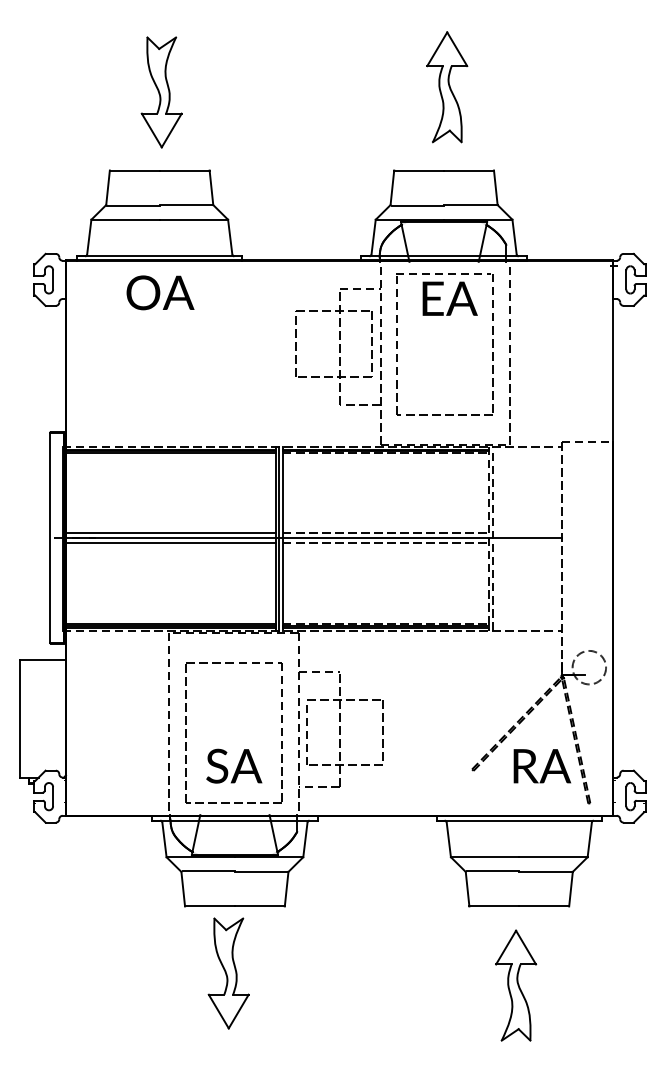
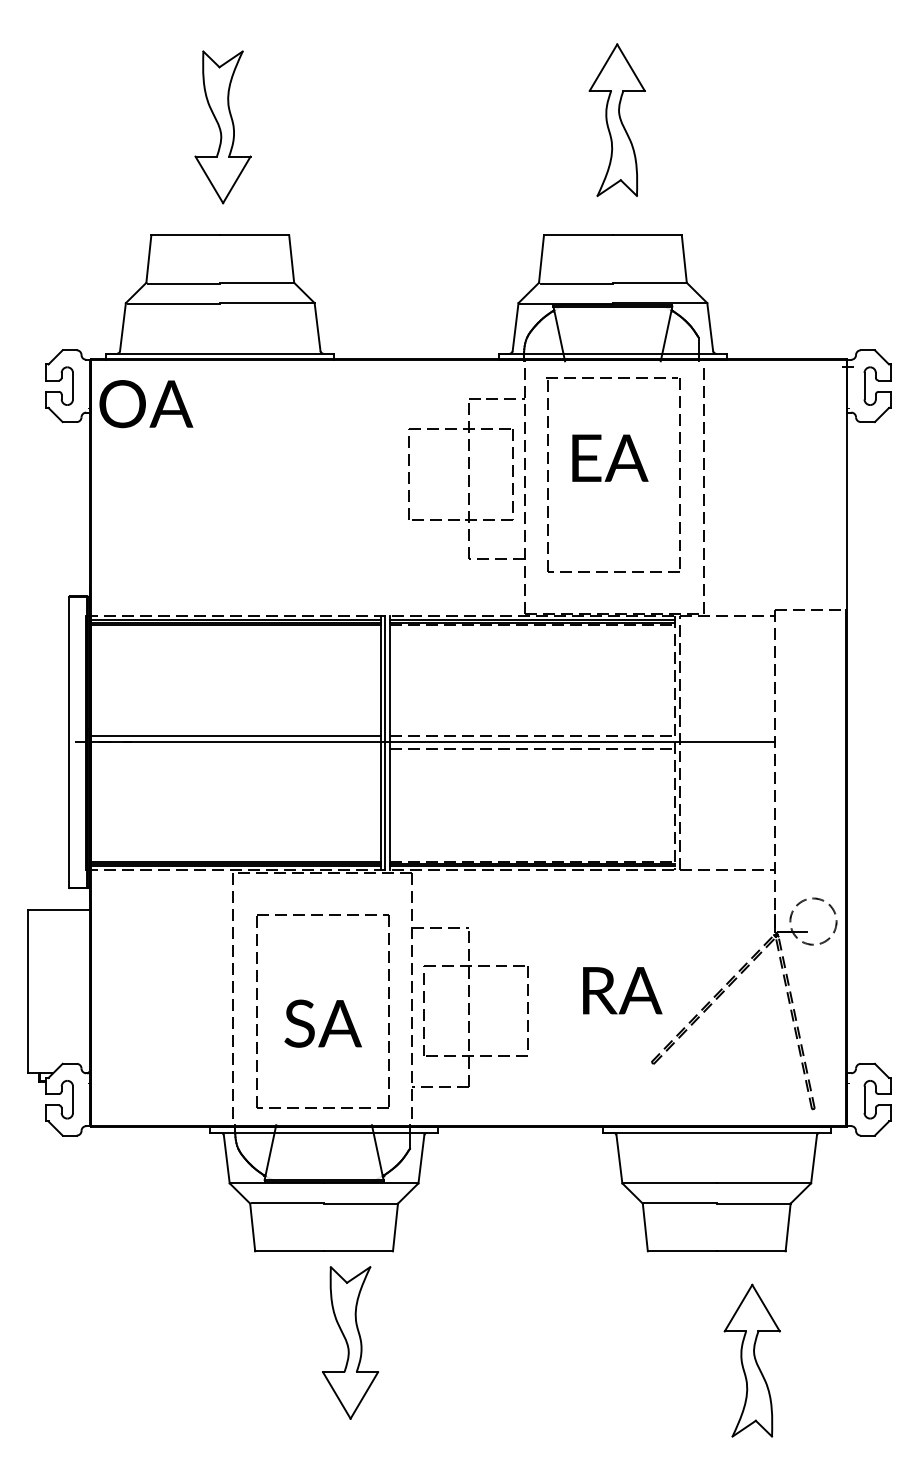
text: (160, 293) -> (146, 404), moved
text: (450, 298) -> (610, 457), moved
line: (170, 543) -> (235, 749), removed
text: (233, 766) -> (322, 1023), moved
text: (542, 766) -> (622, 990), moved
part: (228, 973) -> (350, 1342), moved
part: (515, 985) -> (751, 1360), moved

